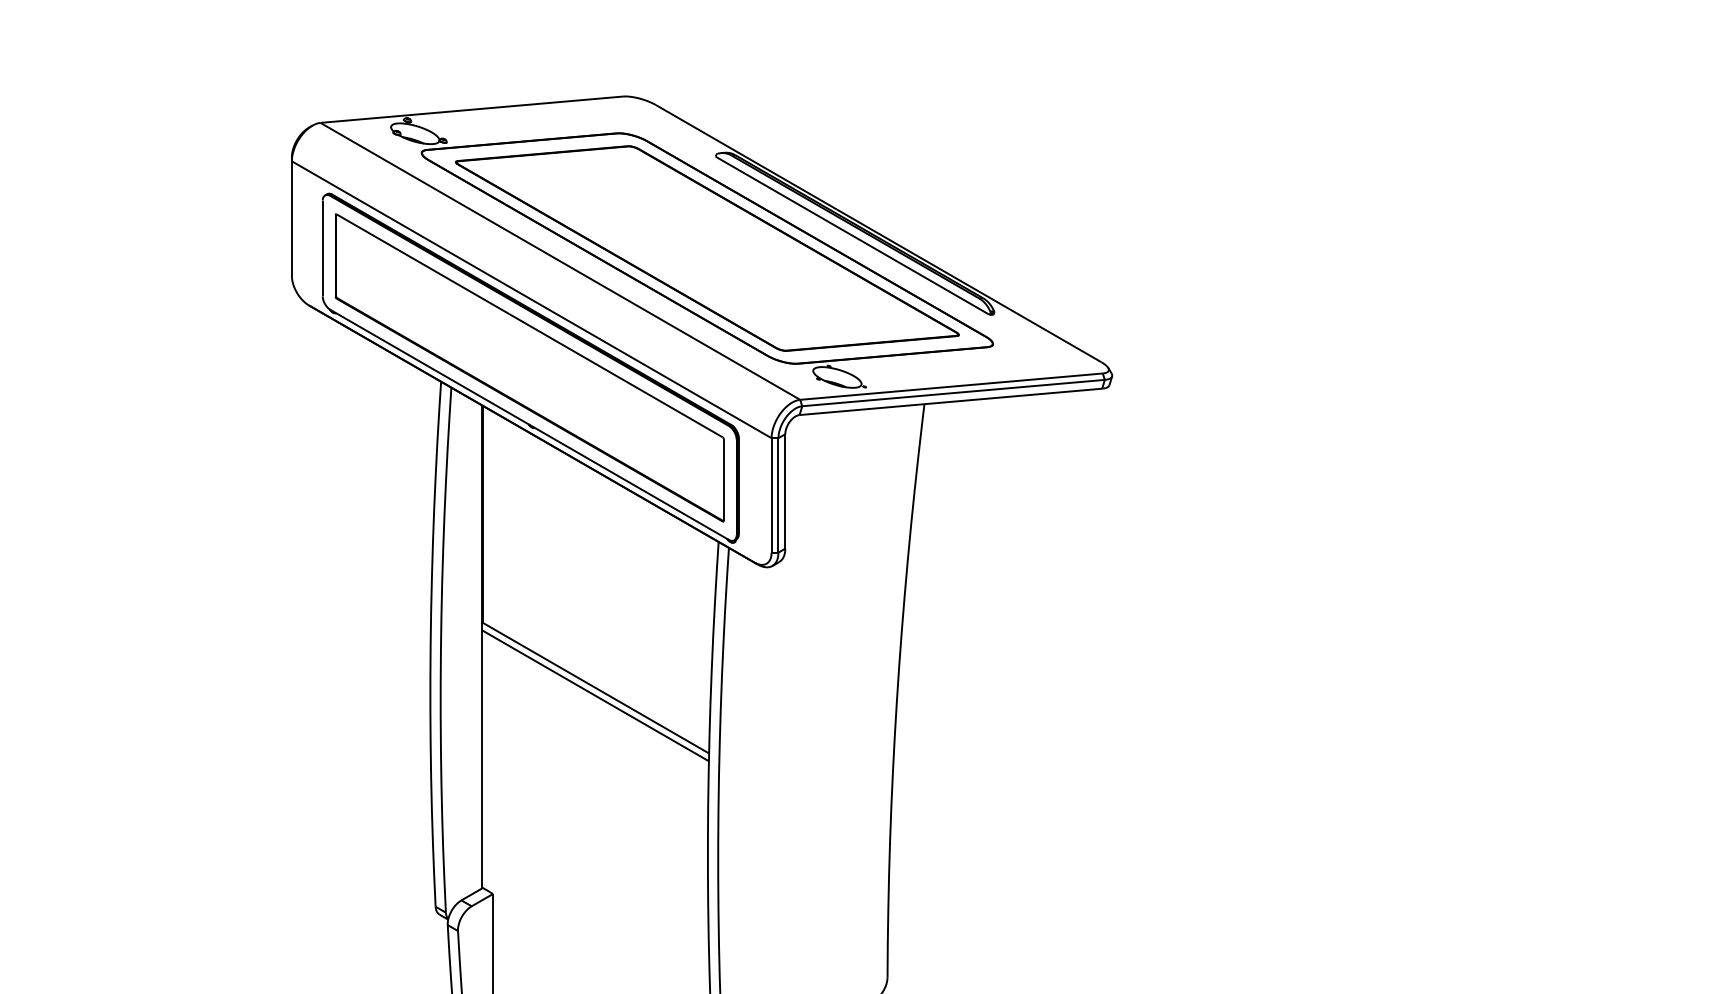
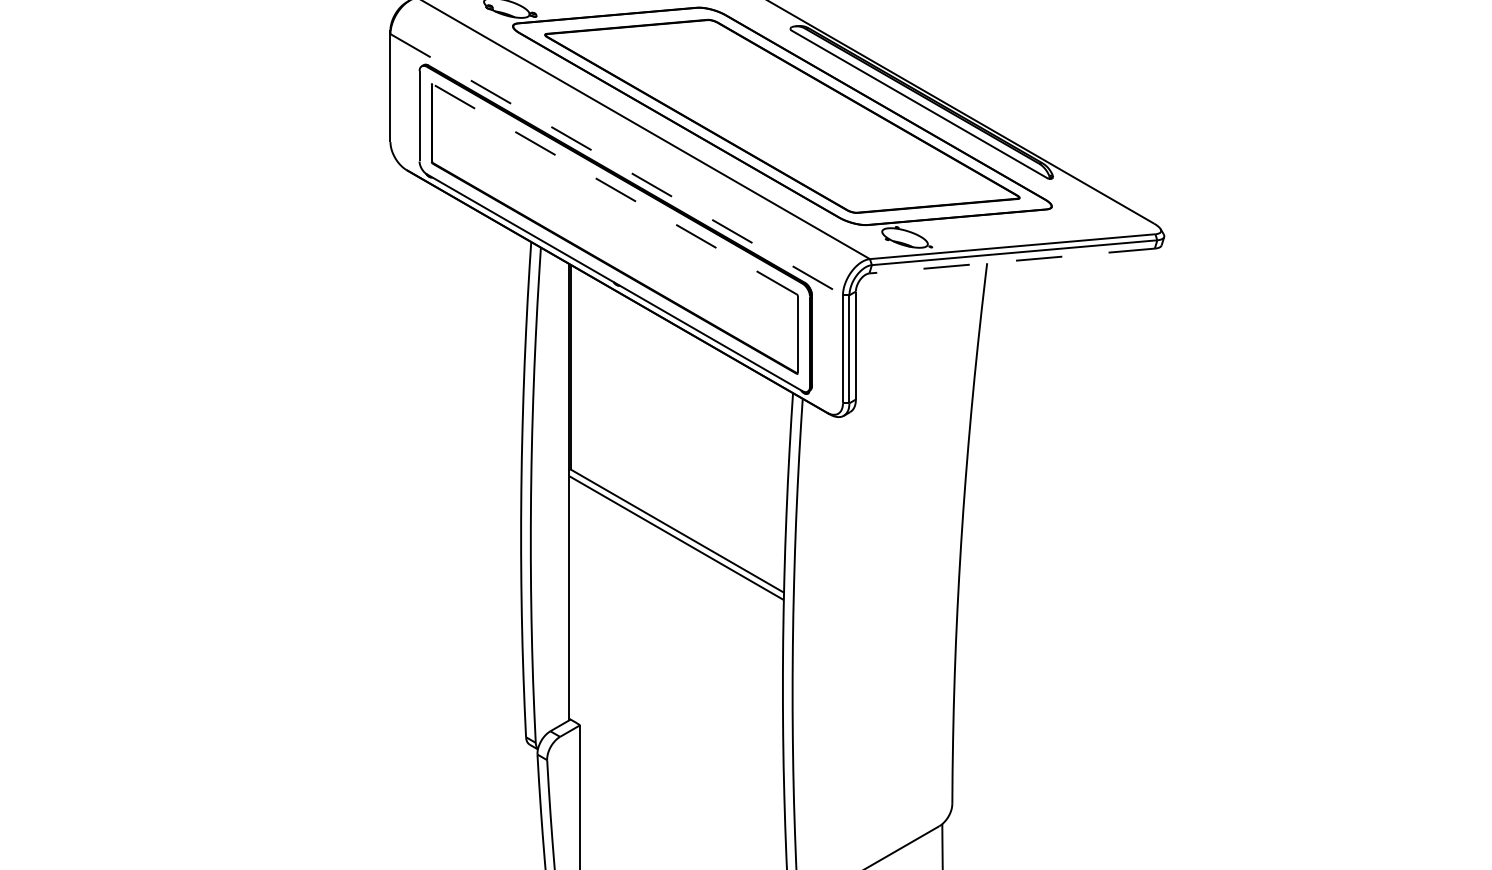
line: (531, 299) -> (616, 164), solid -> dashed
line: (529, 325) -> (614, 188), solid -> dashed
line: (950, 401) -> (1011, 260), solid -> dashed

